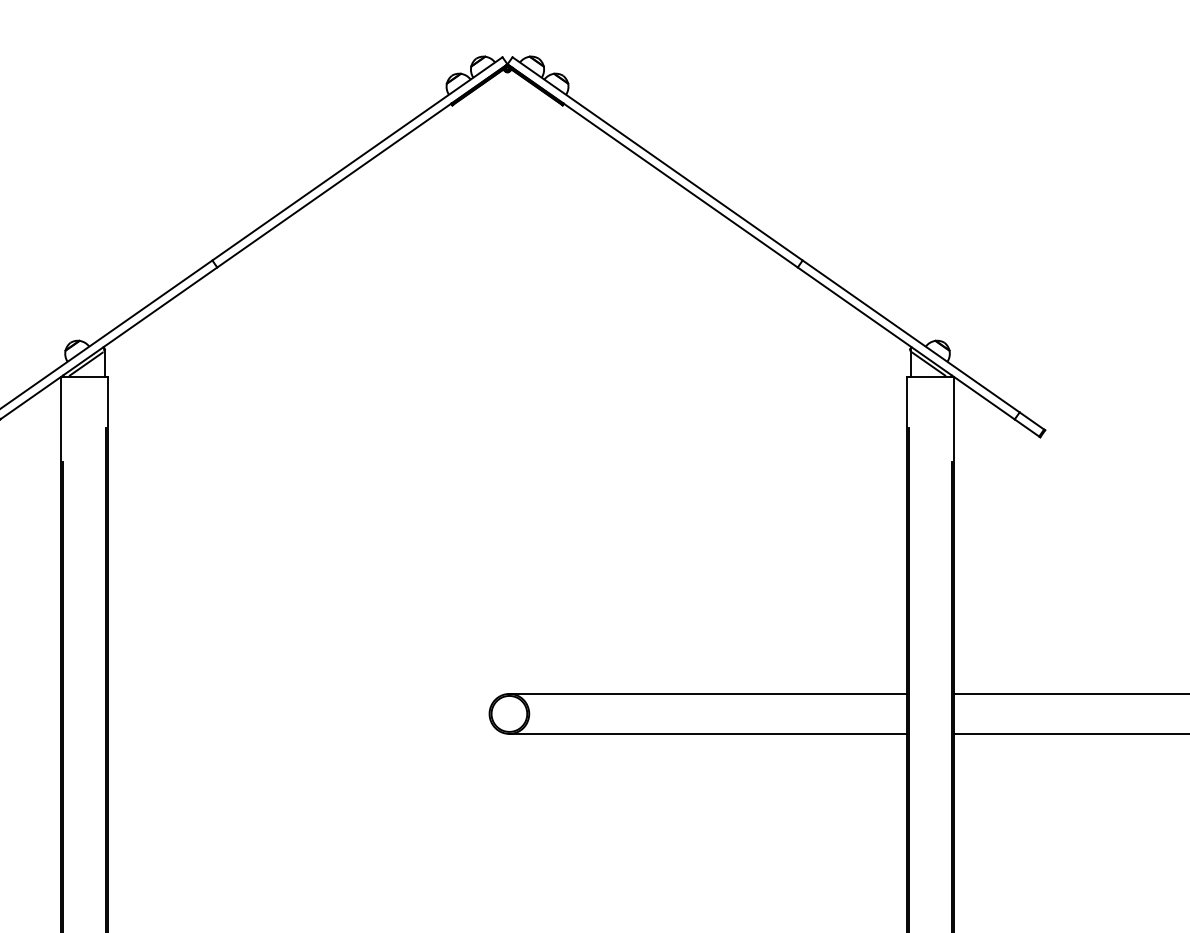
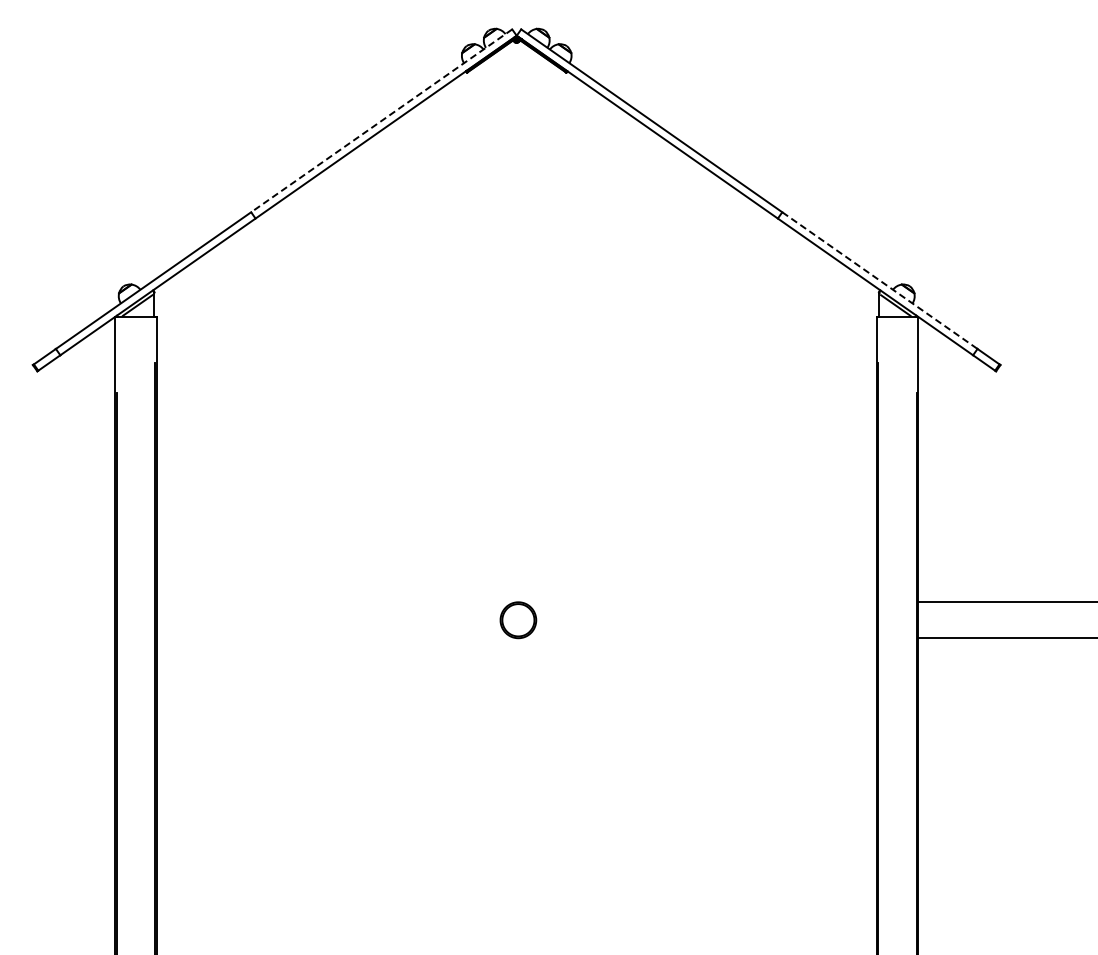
line: (357, 159) -> (381, 121), solid -> dashed
line: (911, 336) -> (880, 280), solid -> dashed
line: (708, 694) -> (697, 602), removed
line: (708, 734) -> (697, 638), removed

